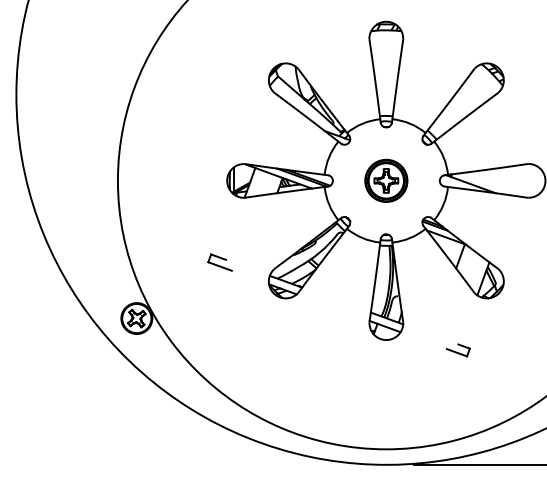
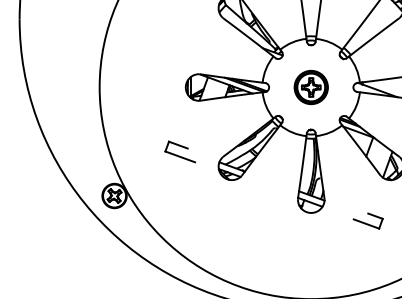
part: (219, 262) -> (179, 151), size x1.6
part: (457, 350) -> (367, 221), size x1.6

